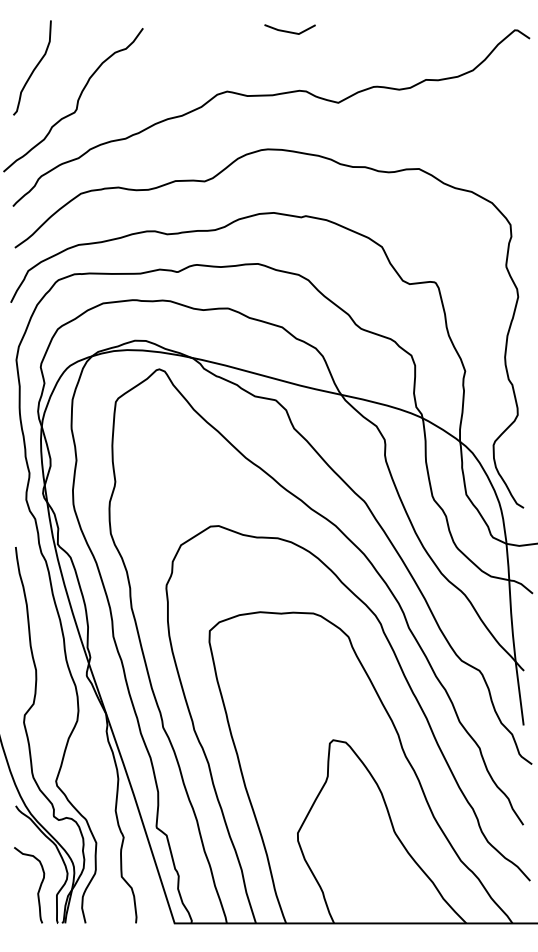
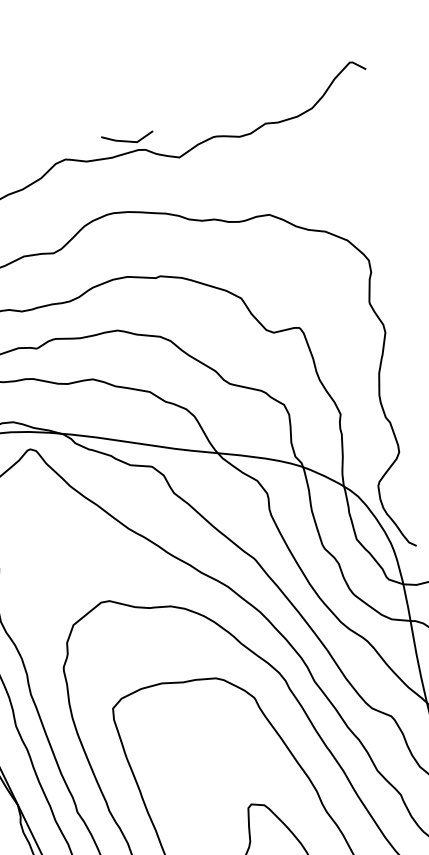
line: (289, 31) -> (127, 140), moved

